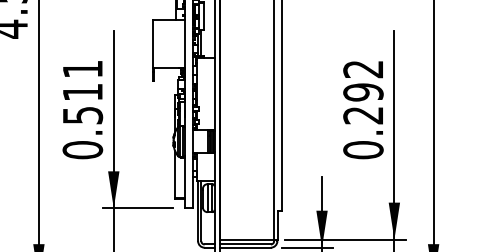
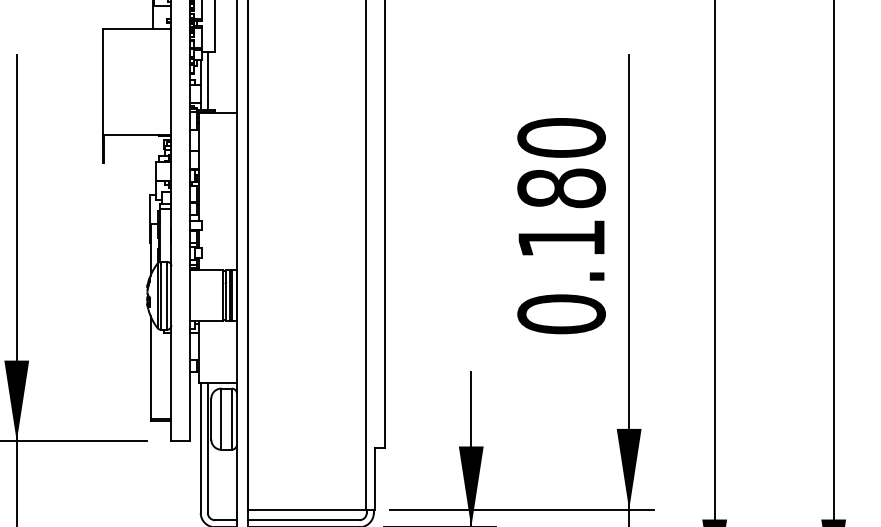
text: (363, 92) -> (561, 188), 0.292 -> 0.180

